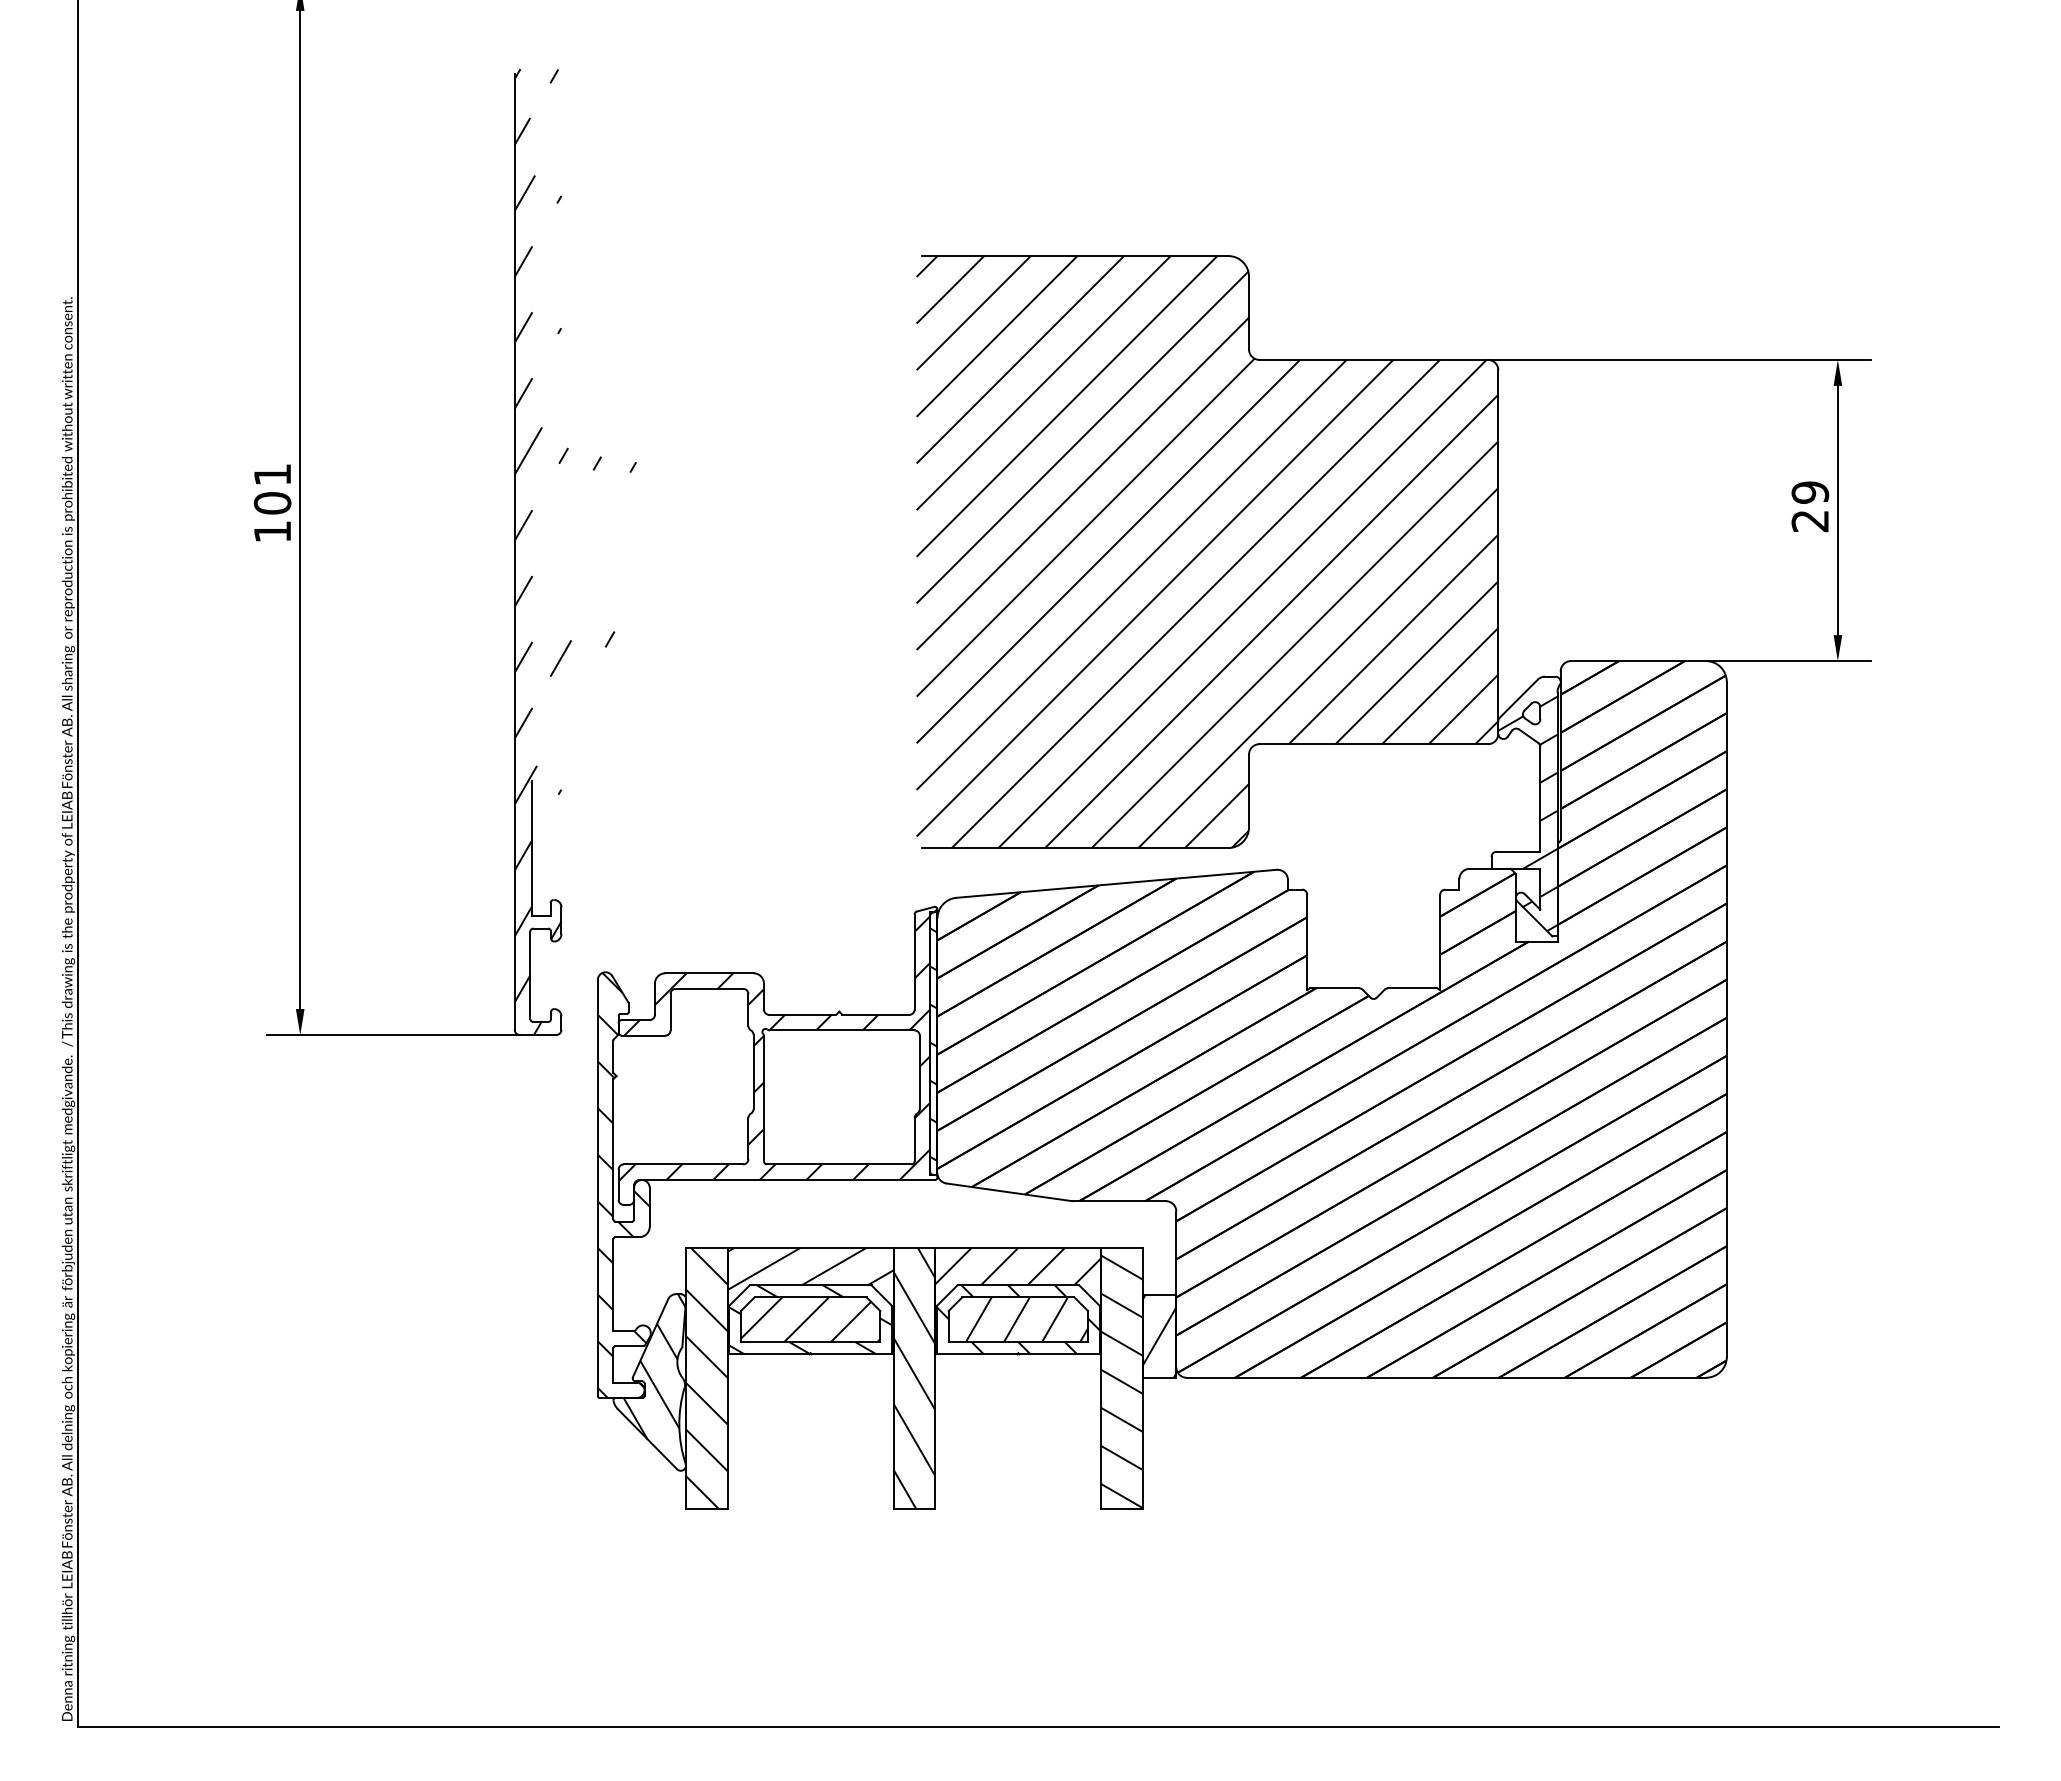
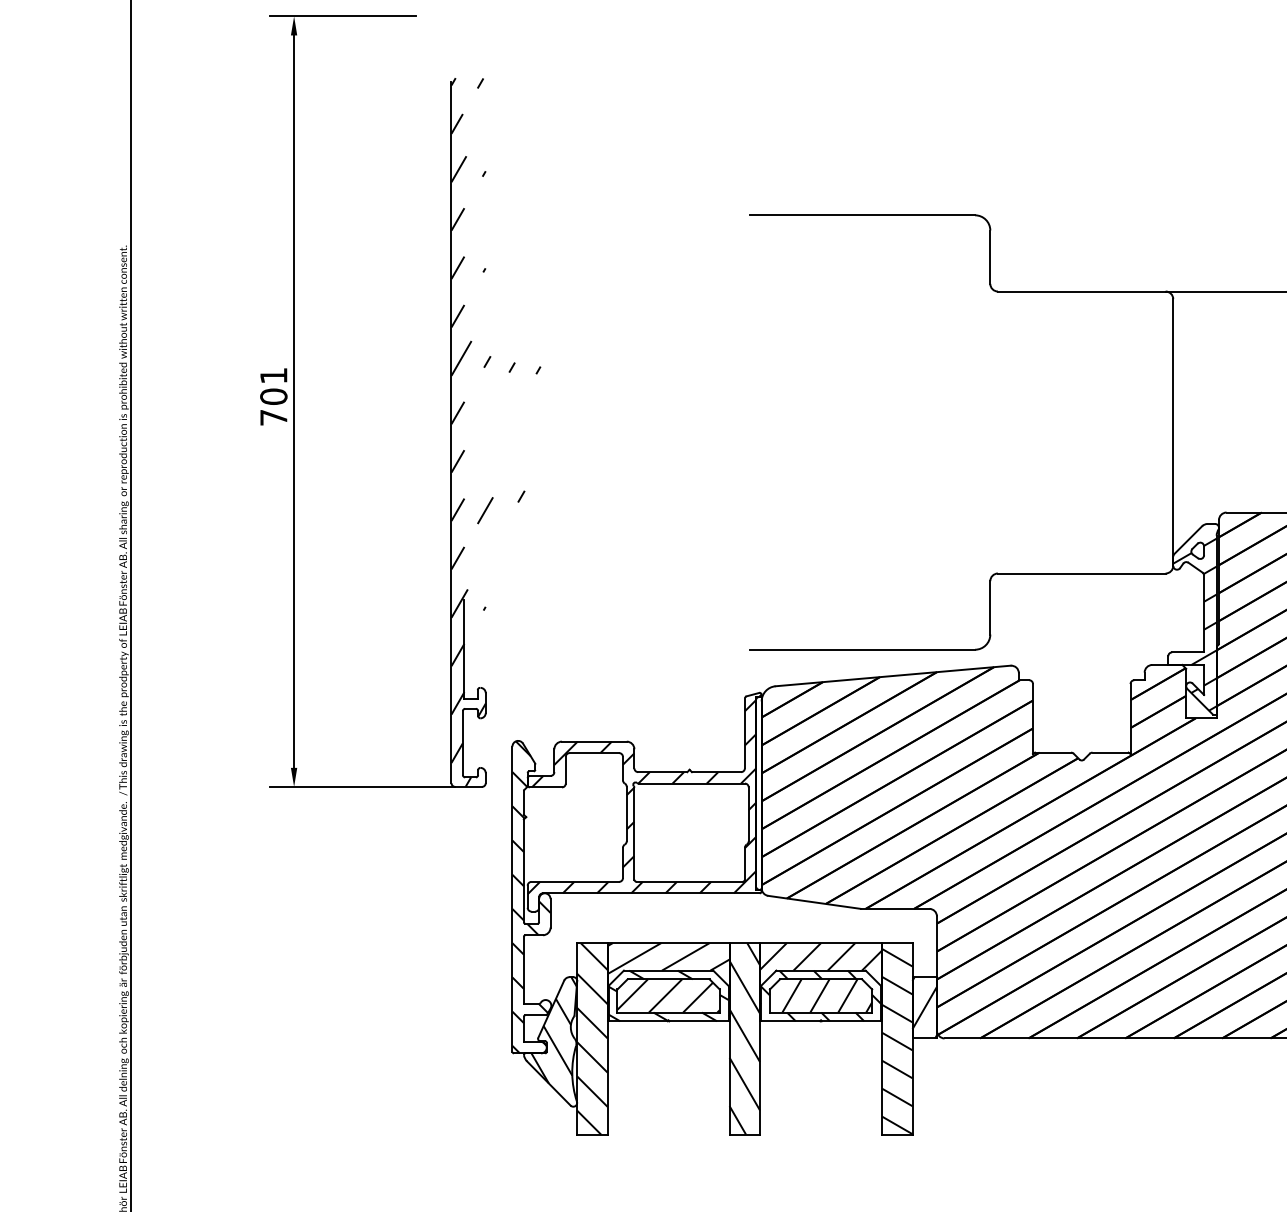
text: (272, 531) -> (273, 417), 101 -> 701
hatch: (1207, 552) -> (959, 432), removed
hatch: (933, 1044) -> (758, 793), removed

